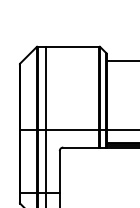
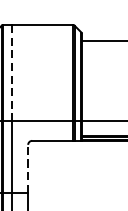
line: (45, 88) -> (11, 73), solid -> dashed
line: (59, 171) -> (27, 168), solid -> dashed

